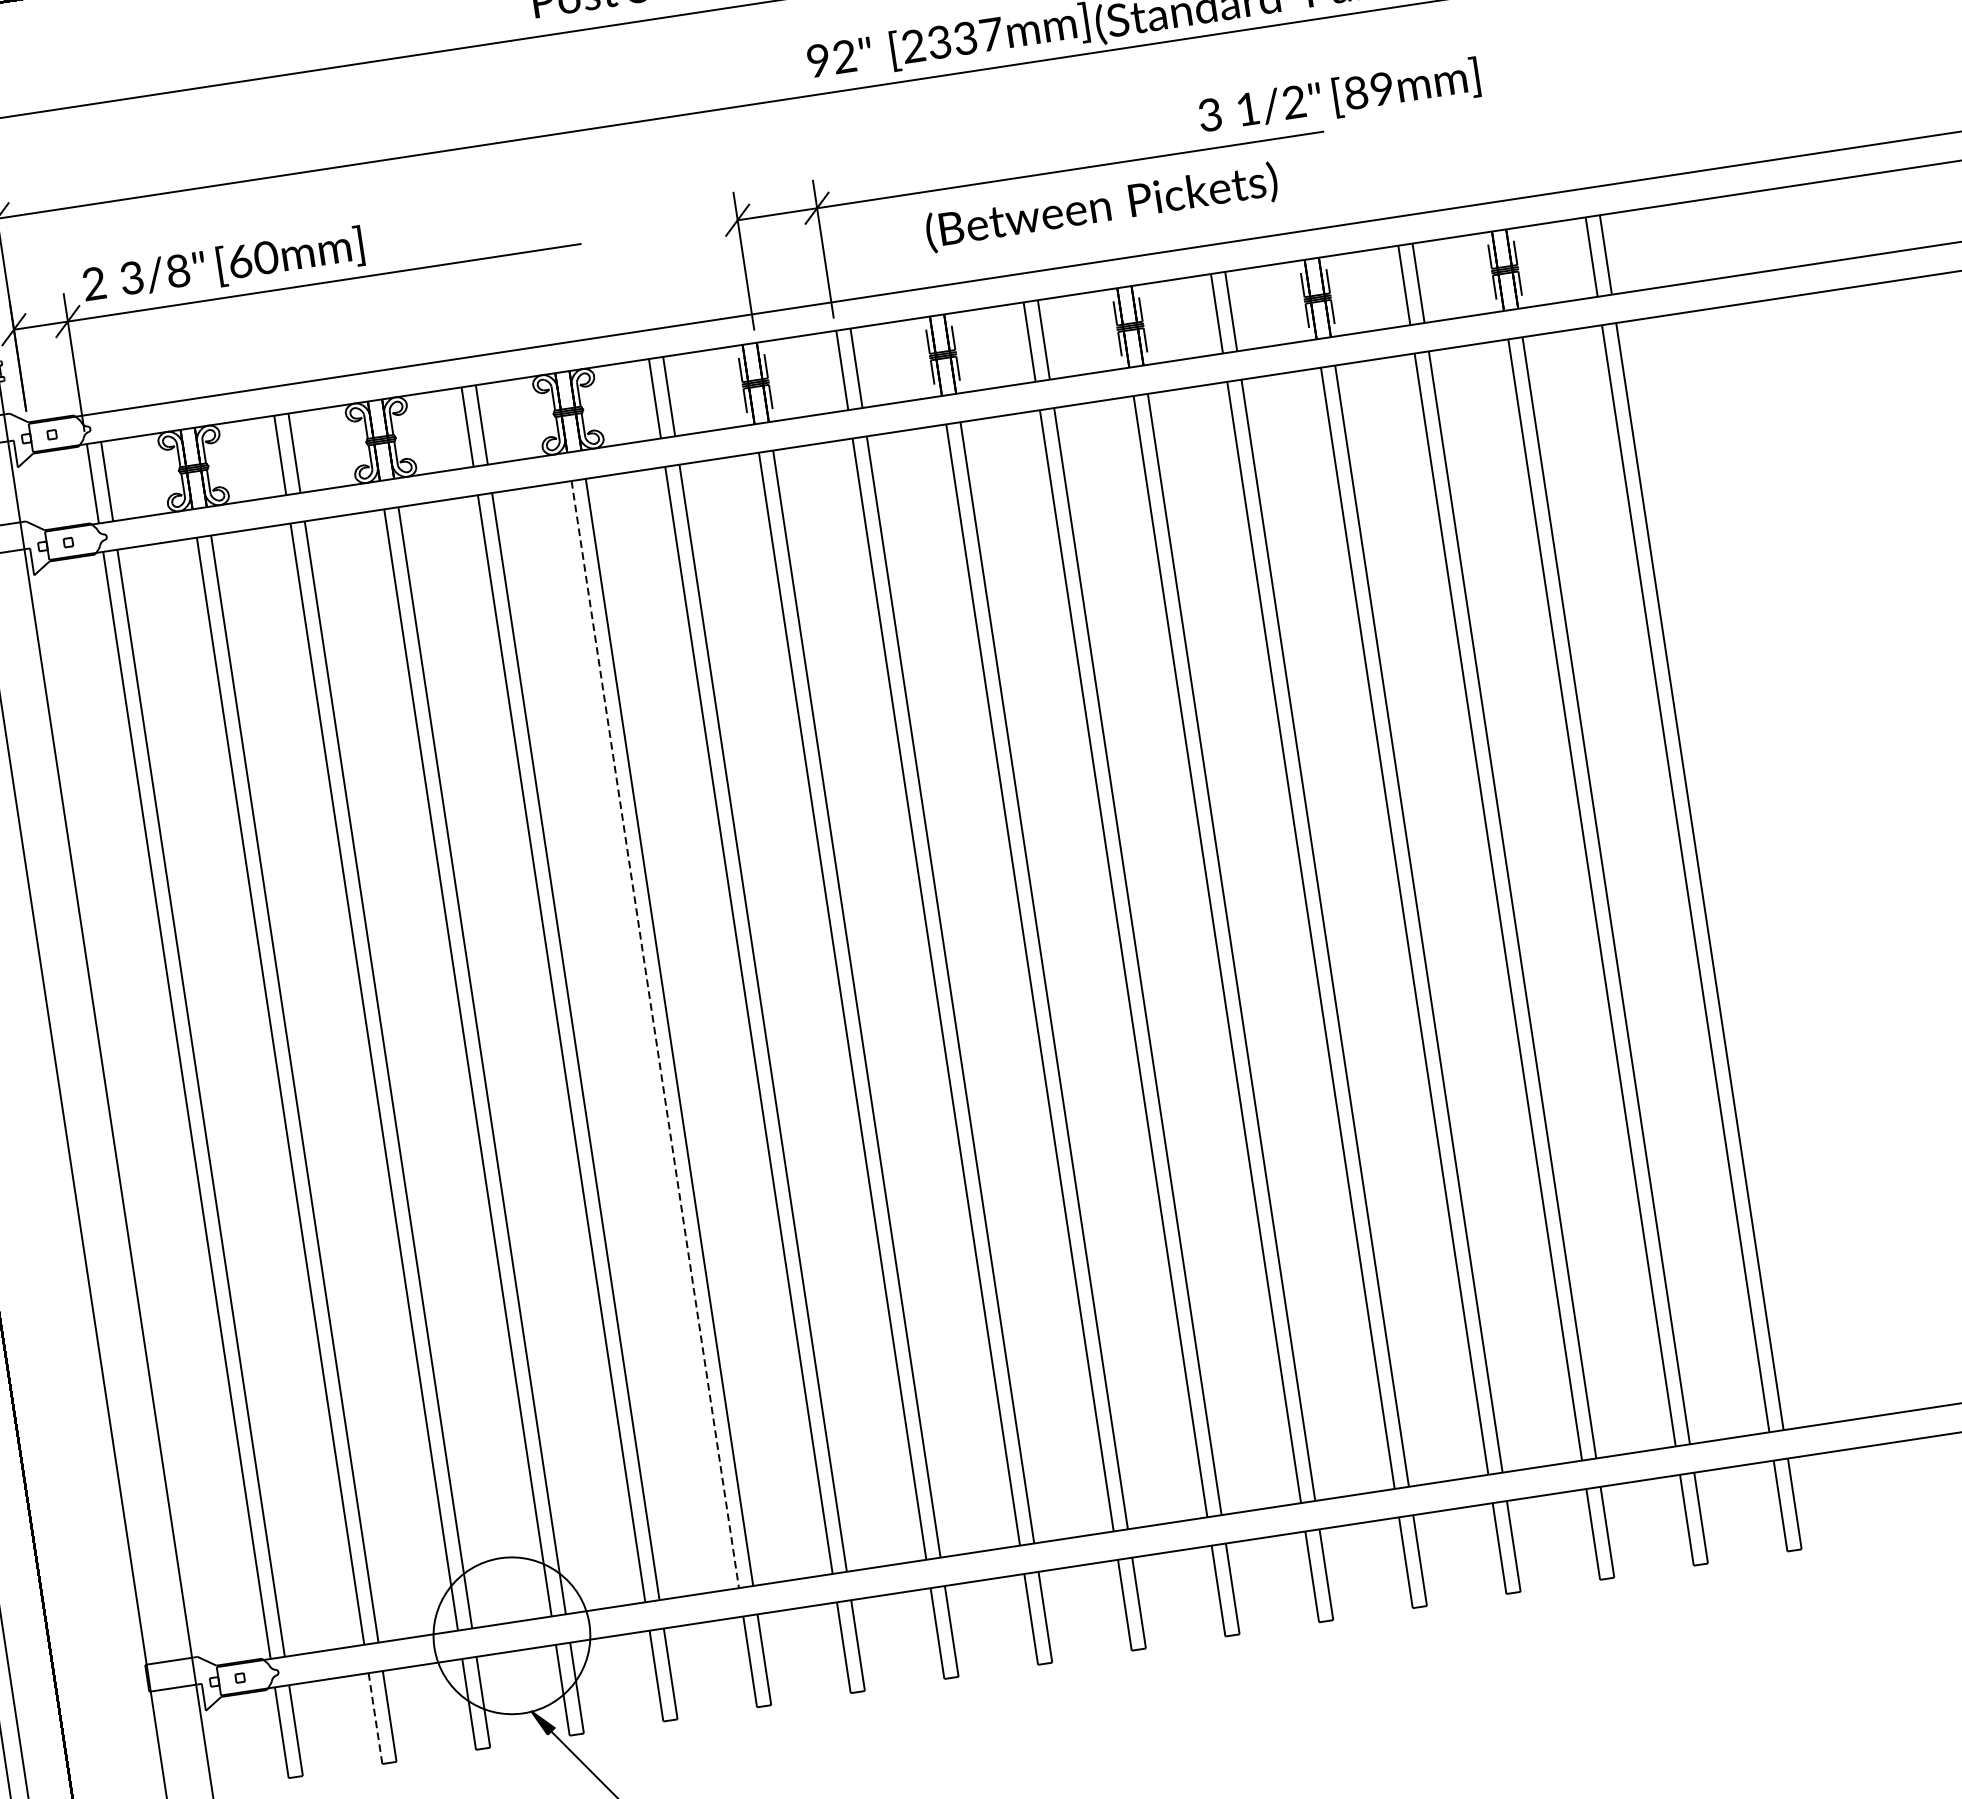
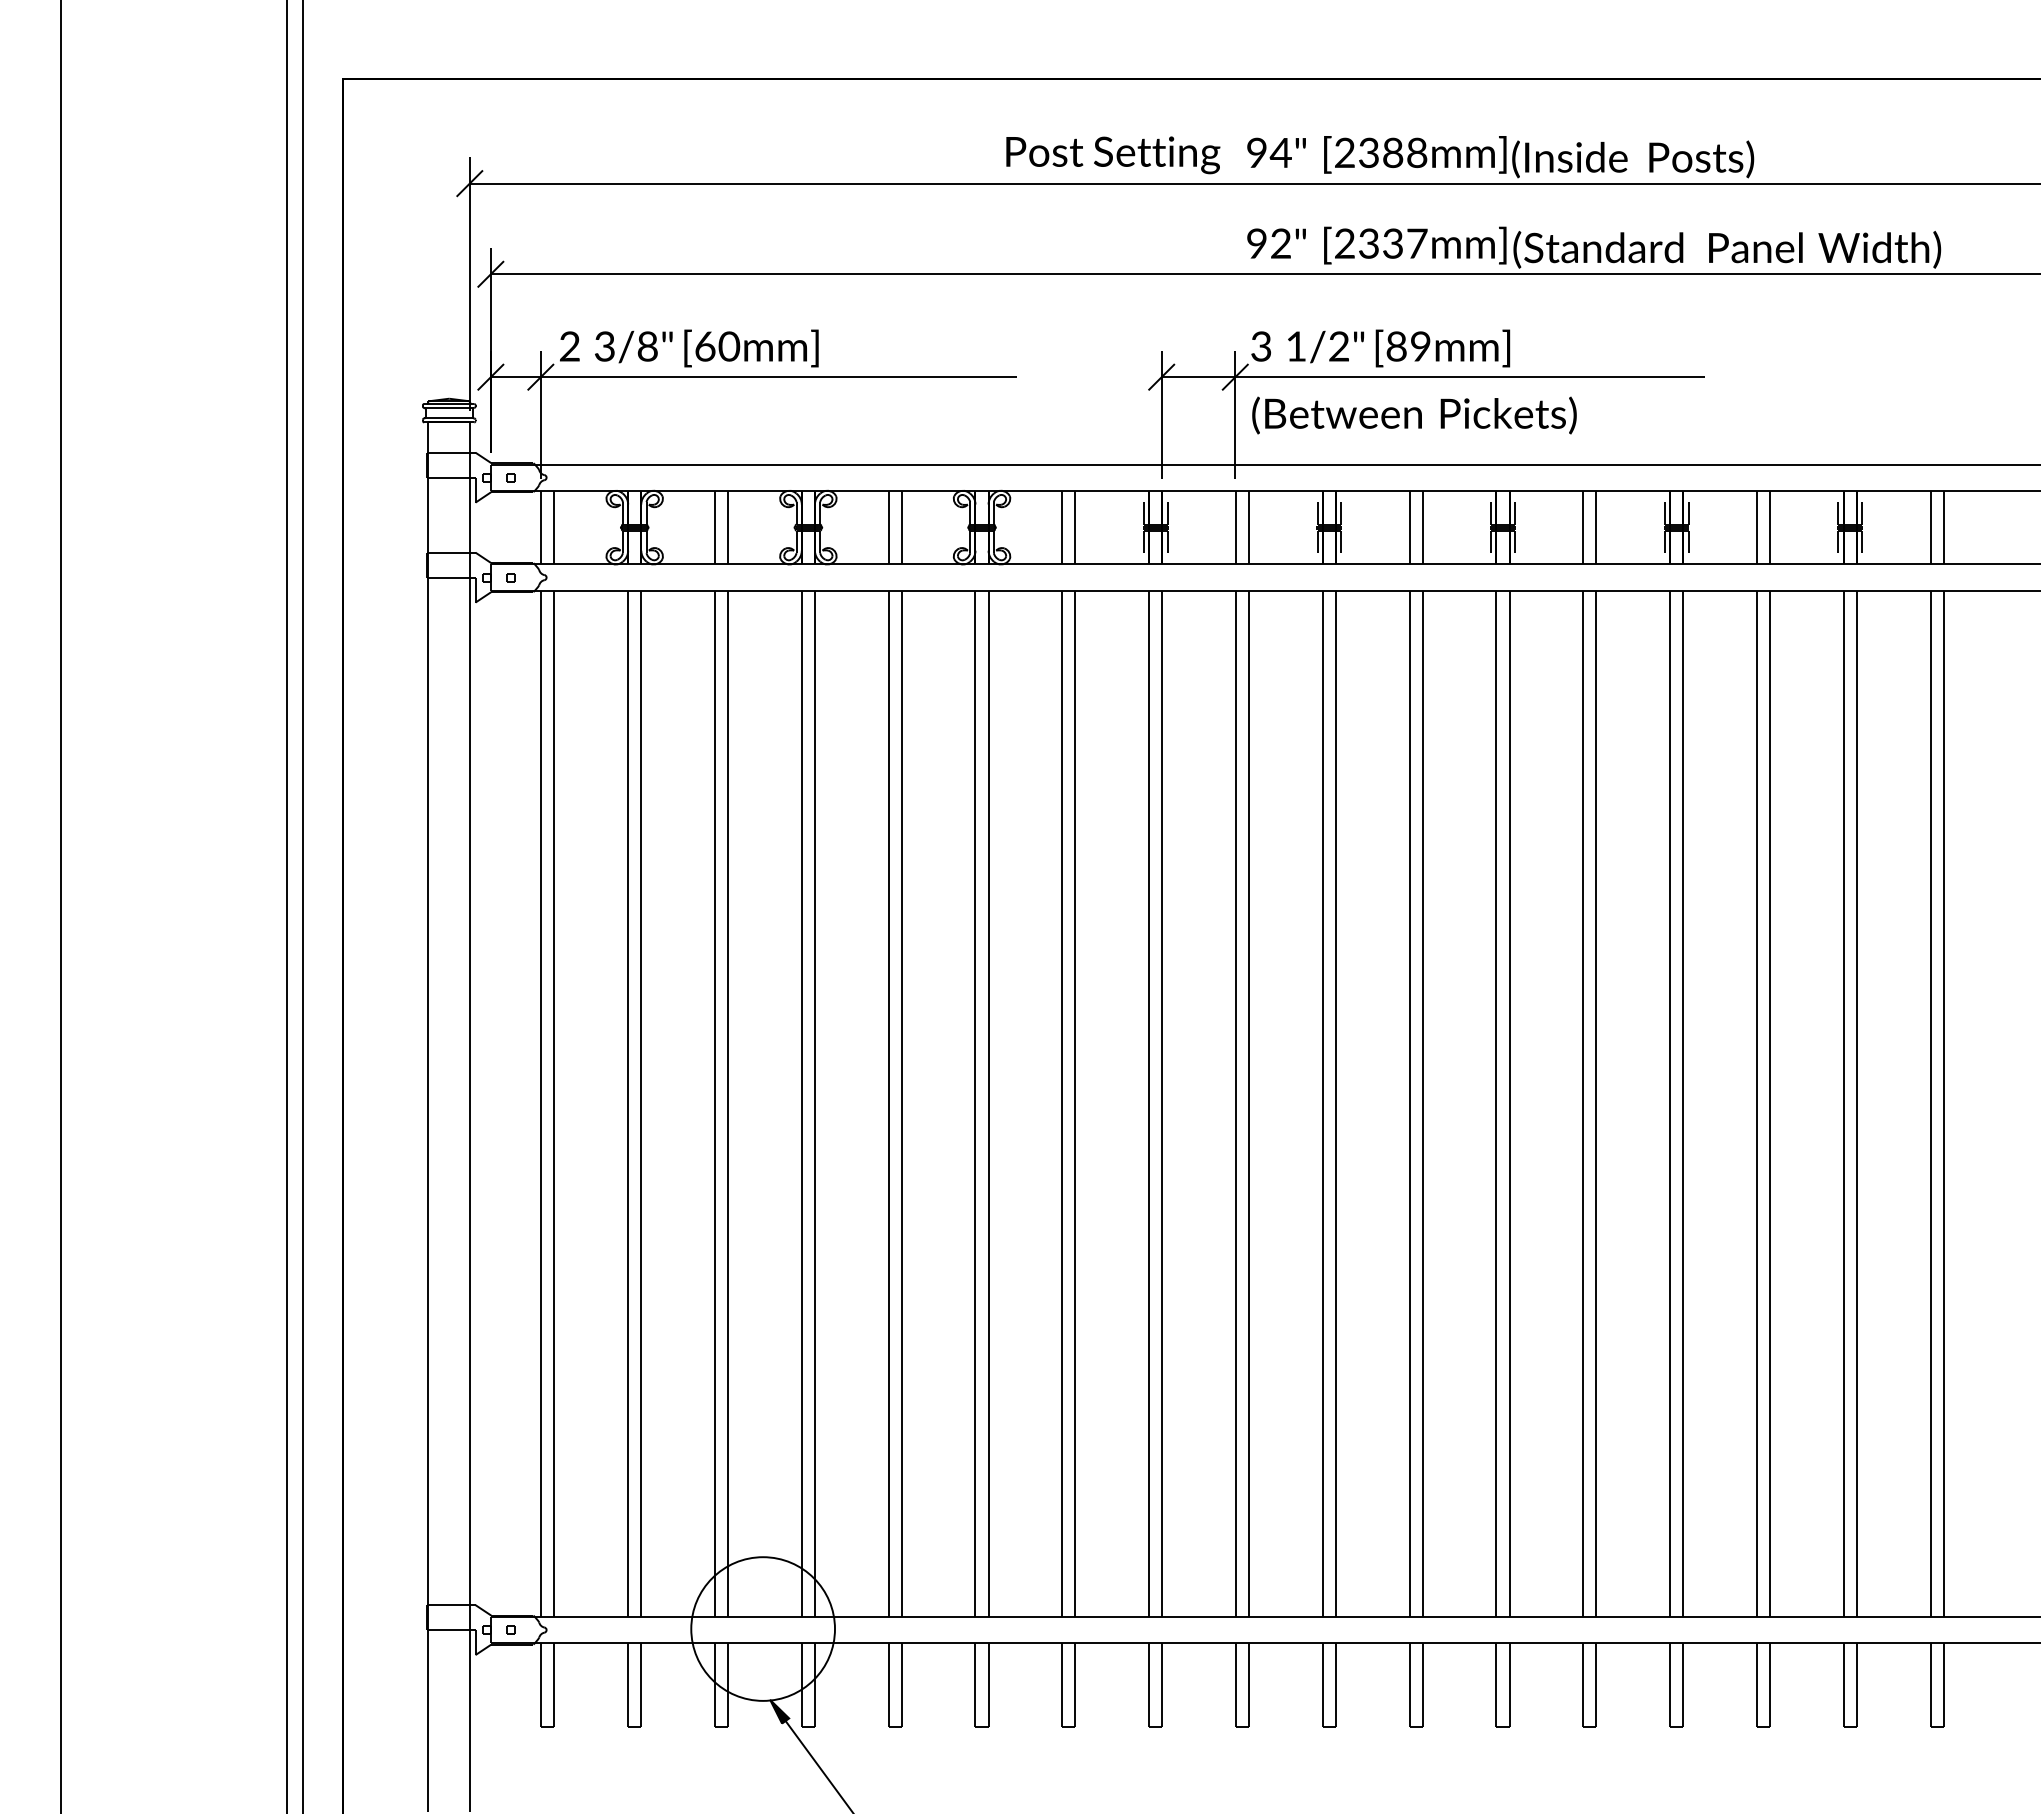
text: (1339, 97) -> (1380, 348), moved
text: (1101, 207) -> (1414, 415), moved
line: (655, 1035) -> (975, 1104), dashed -> solid
line: (375, 1718) -> (628, 1685), dashed -> solid

